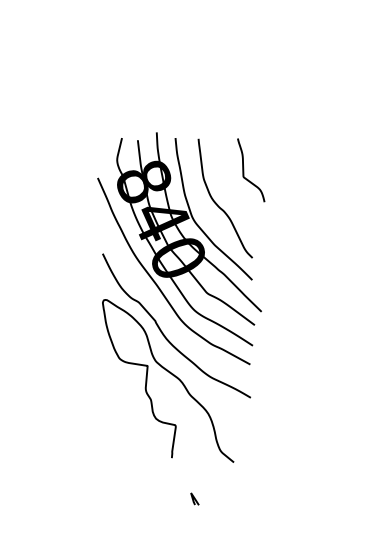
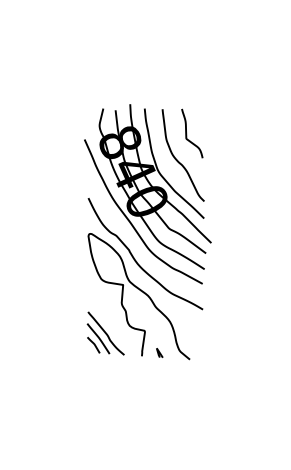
curve: (244, 170) -> (187, 133), moved
part: (124, 428) -> (105, 333), added
curve: (194, 498) -> (159, 352), moved

